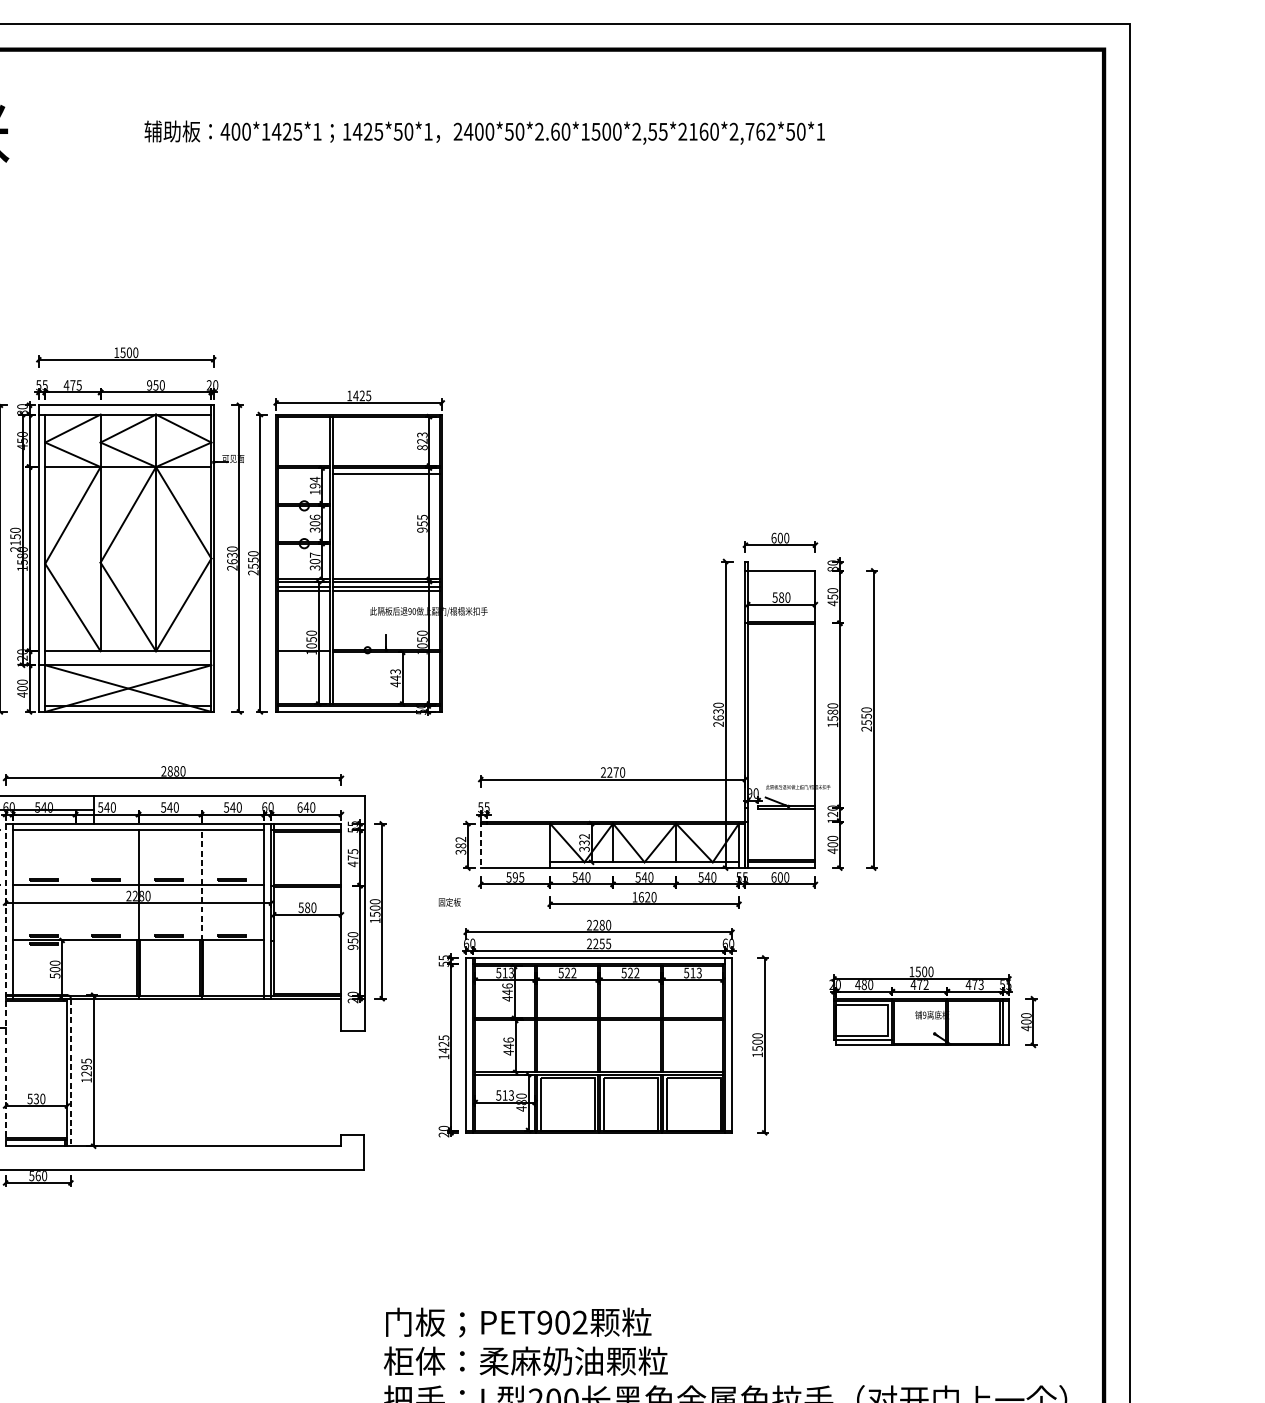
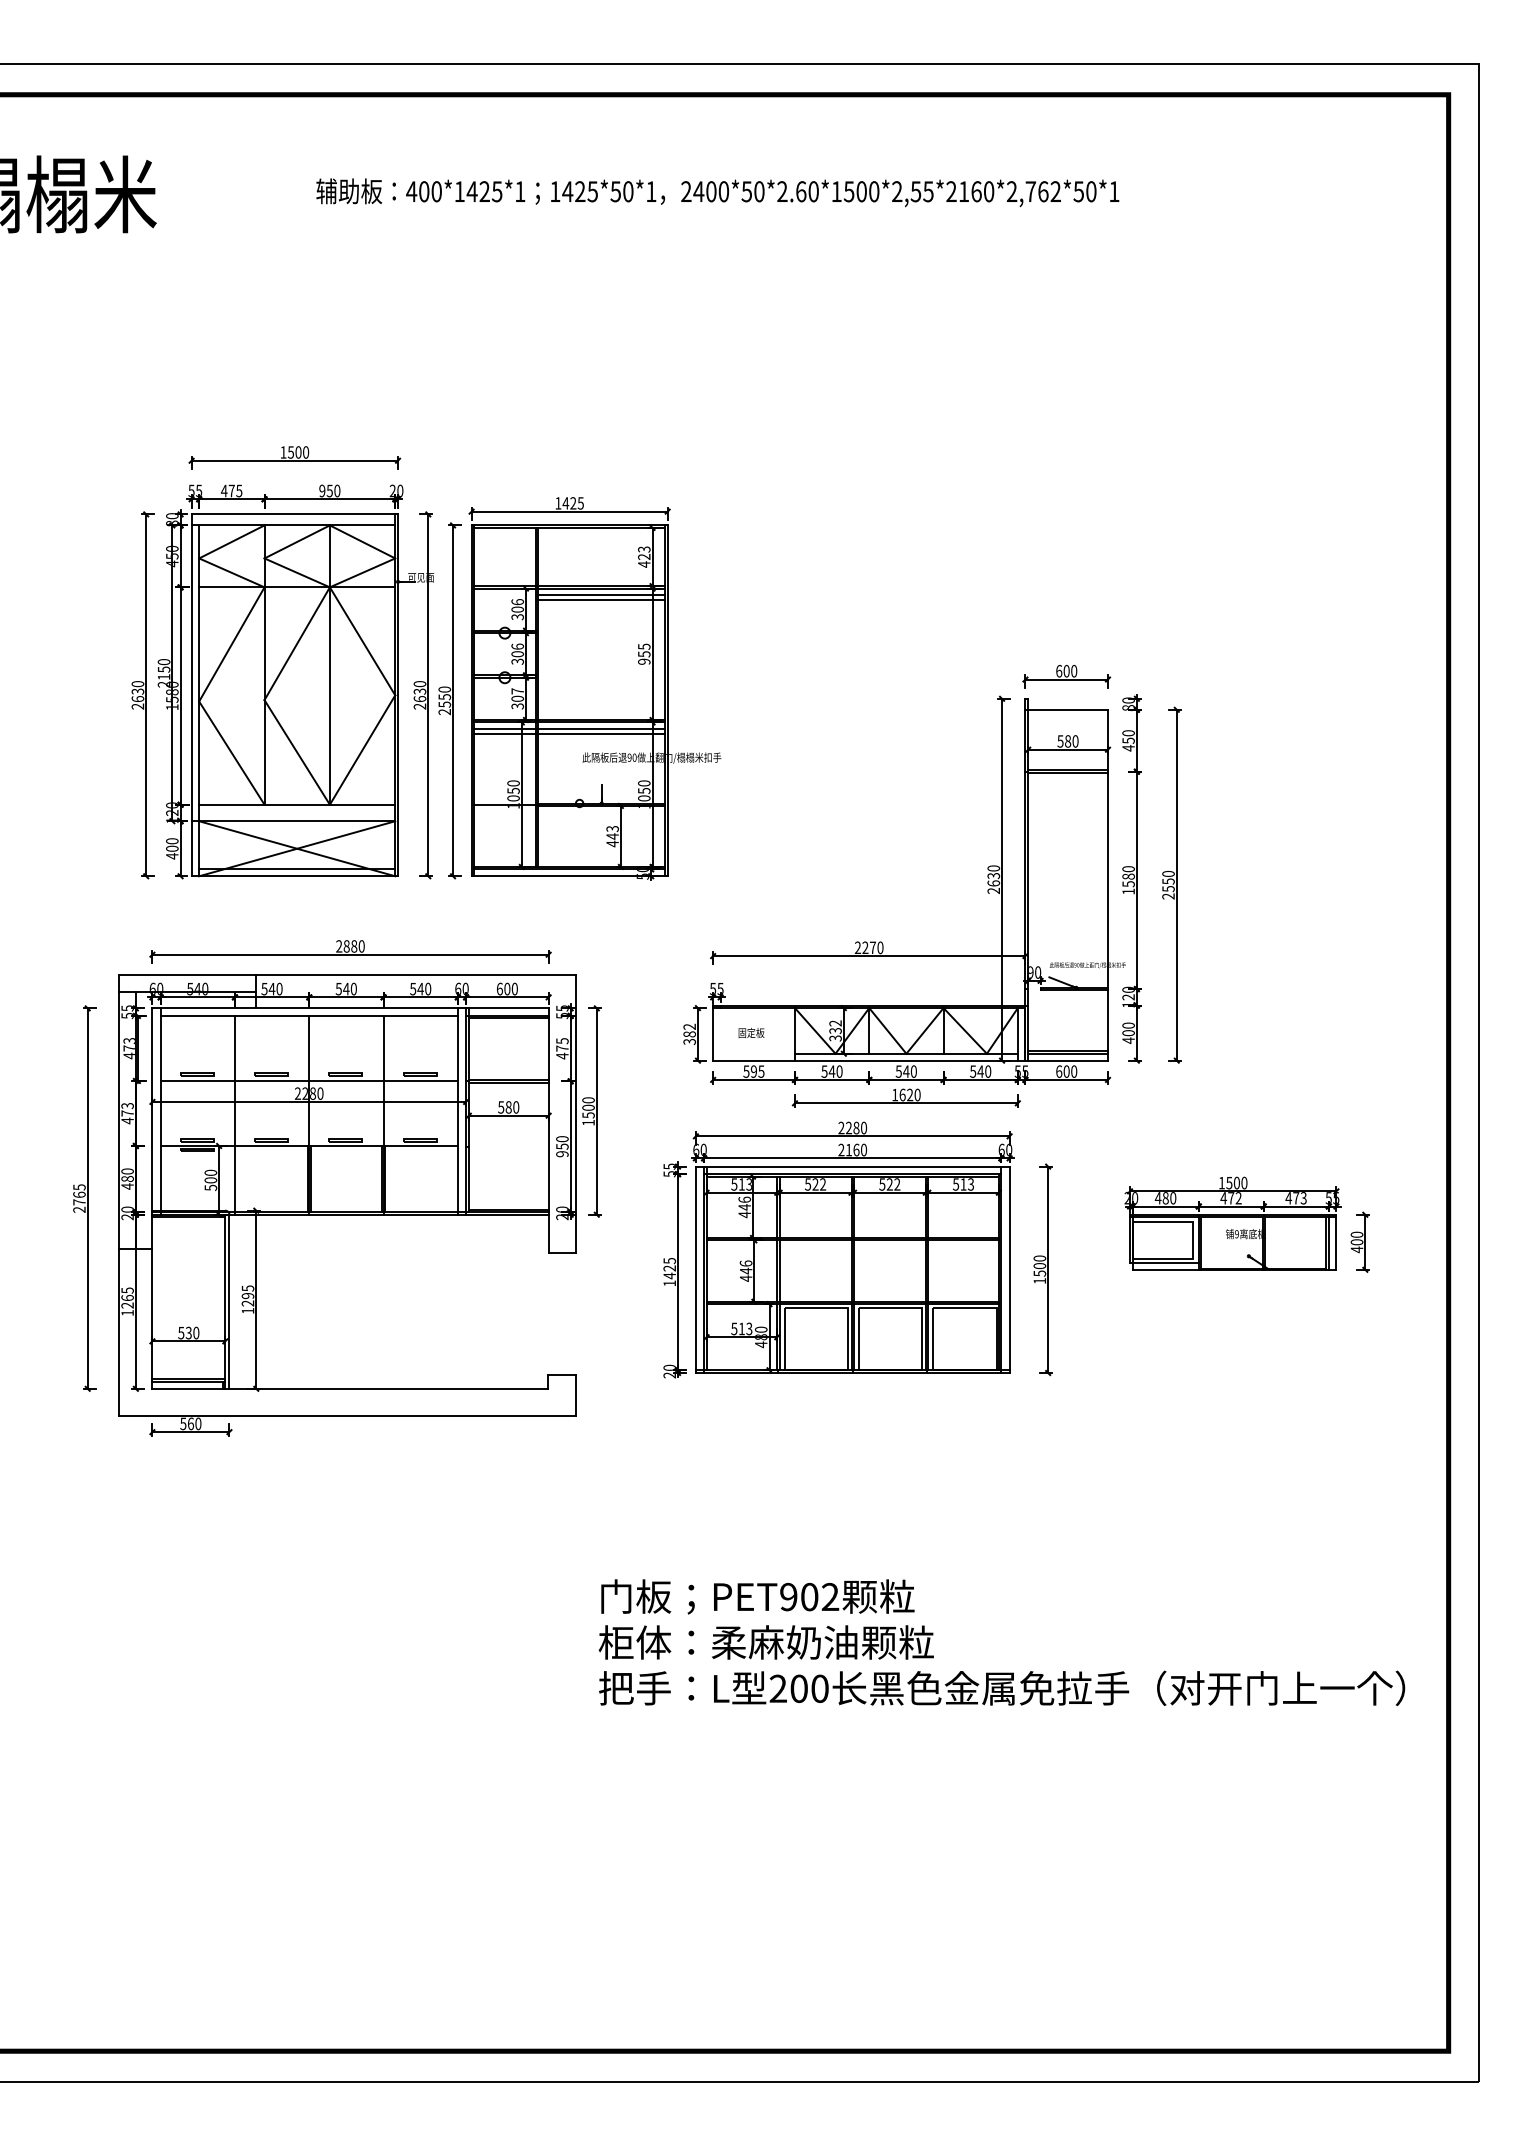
text: (422, 447) -> (644, 564), 823 -> 423
line: (386, 478) -> (601, 600), added
text: (314, 485) -> (517, 609), 194 -> 306
text: (306, 807) -> (507, 988), 640 -> 600
line: (481, 845) -> (713, 1033), dashed -> solid
line: (201, 884) -> (383, 1080), dashed -> solid
text: (449, 901) -> (751, 1032), moved
line: (75, 913) -> (234, 1114), added
text: (602, 943) -> (856, 1149), 2255 -> 2160
line: (5, 985) -> (152, 1199), dashed -> solid
line: (70, 1073) -> (229, 1302), dashed -> solid

